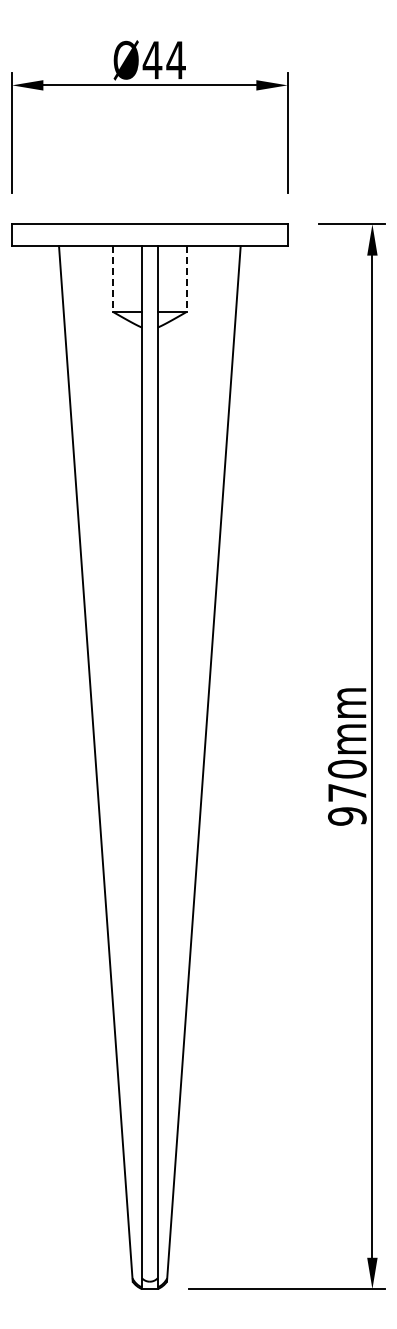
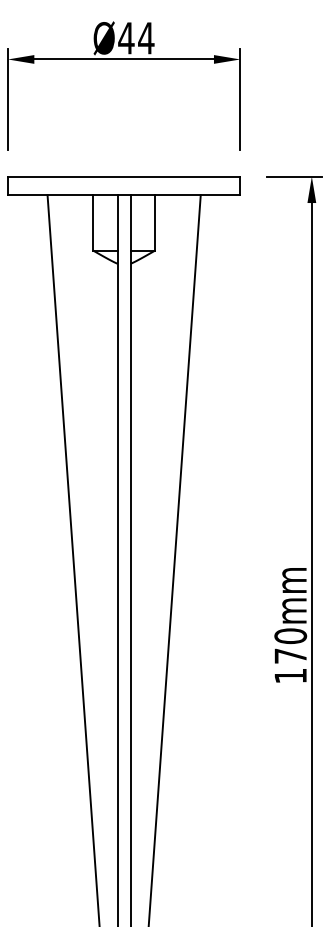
line: (113, 279) -> (93, 223), dashed -> solid
line: (186, 279) -> (155, 223), dashed -> solid
text: (347, 816) -> (290, 676), 970mm -> 170mm

